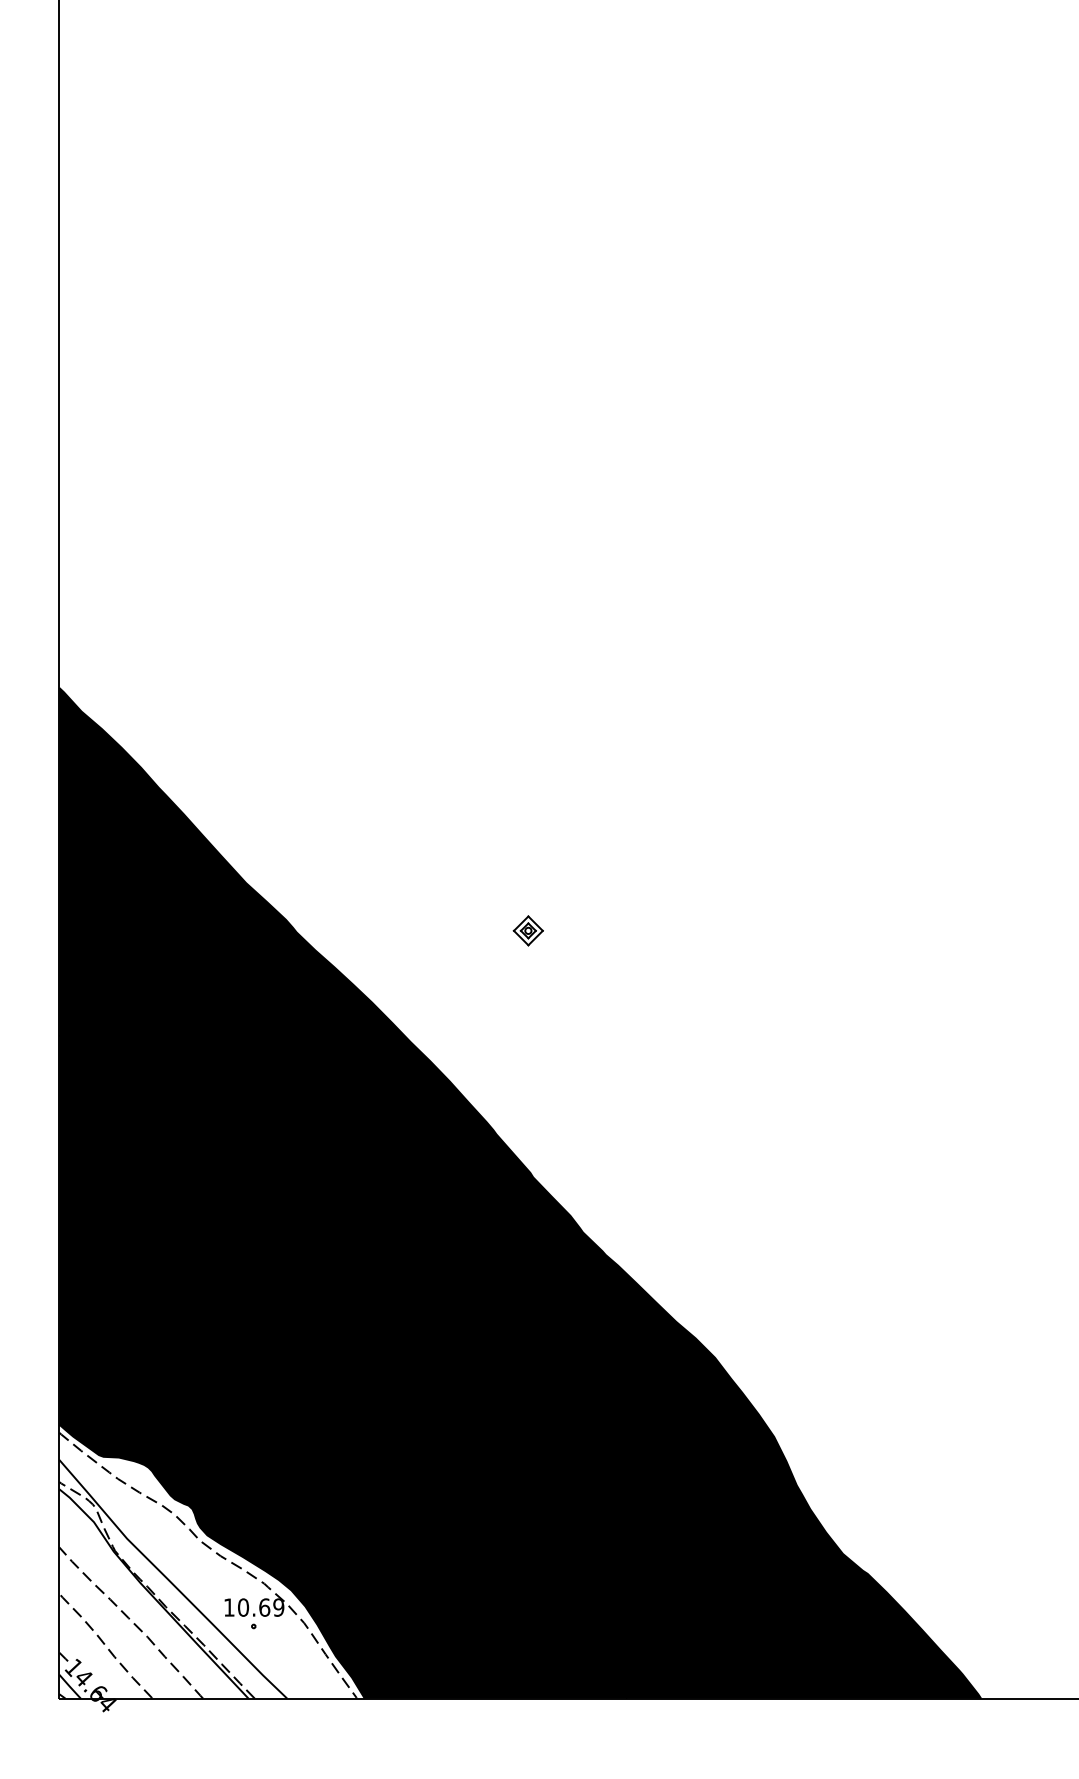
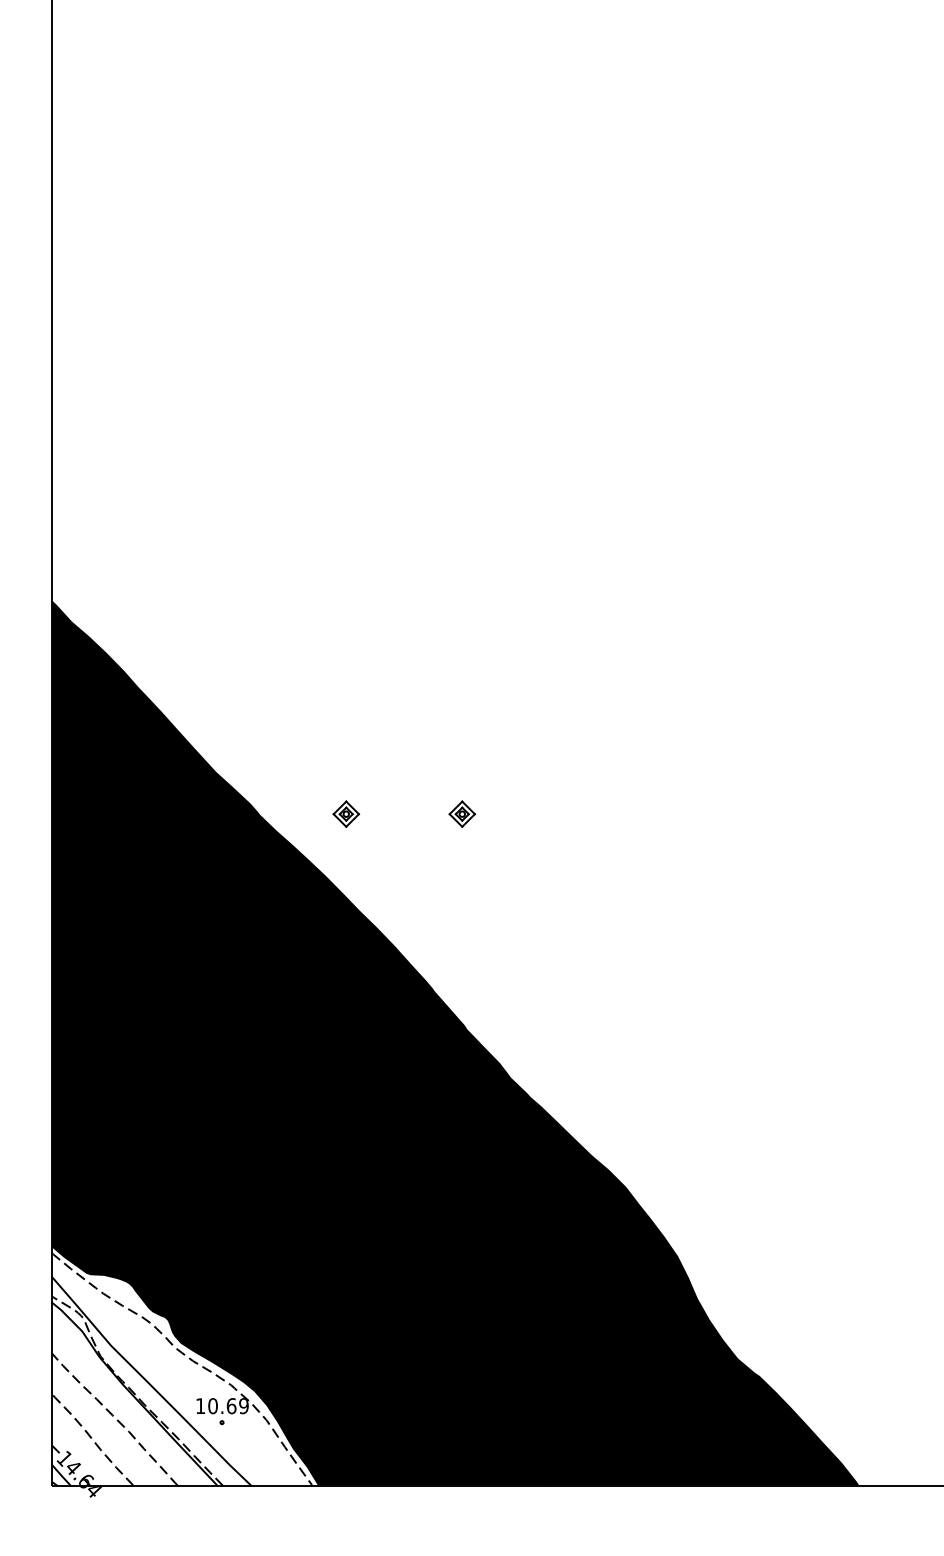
part: (396, 930) -> (346, 813), added

